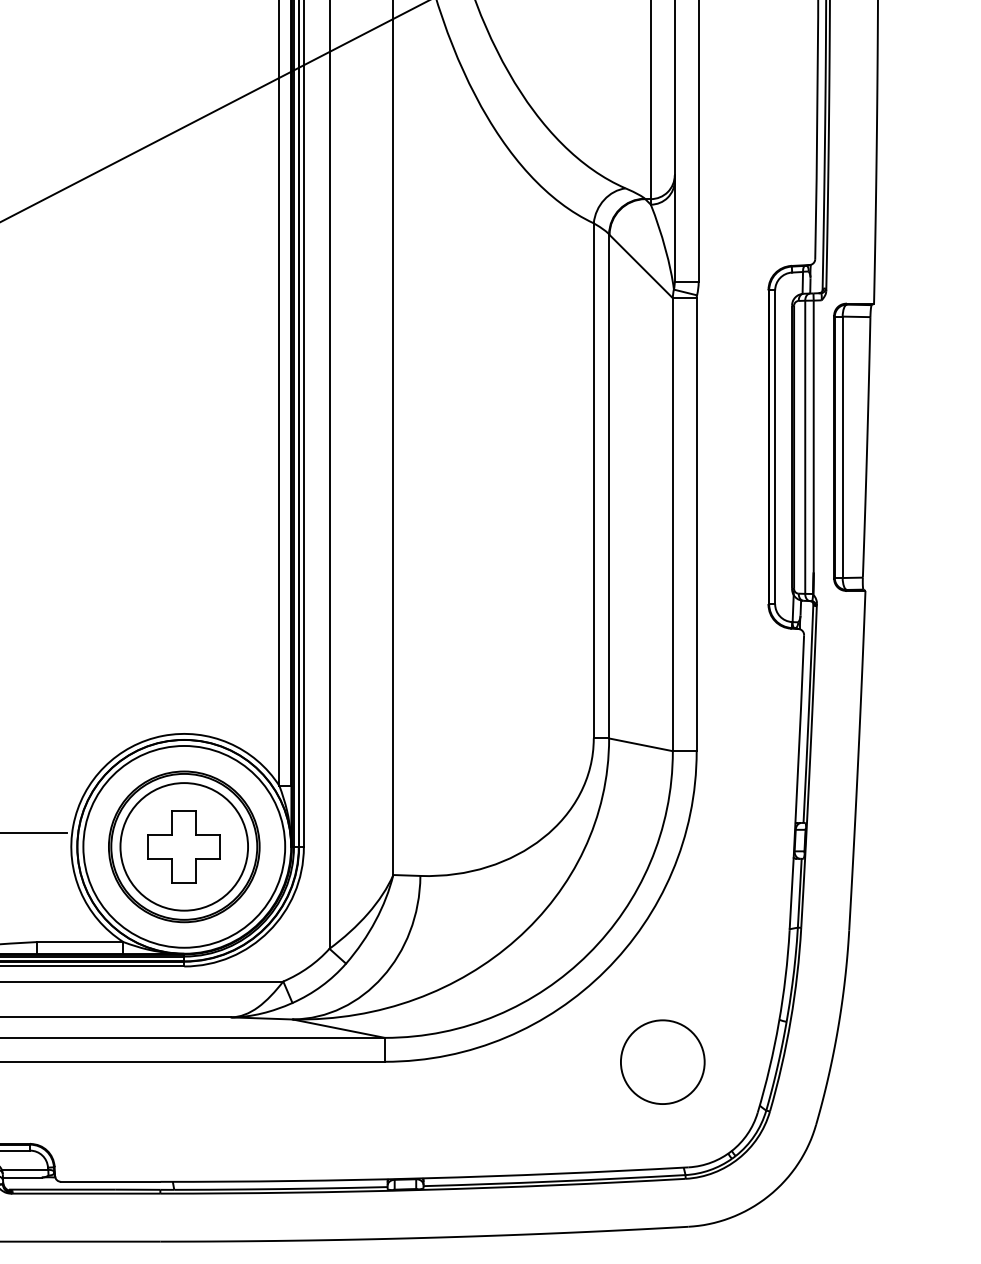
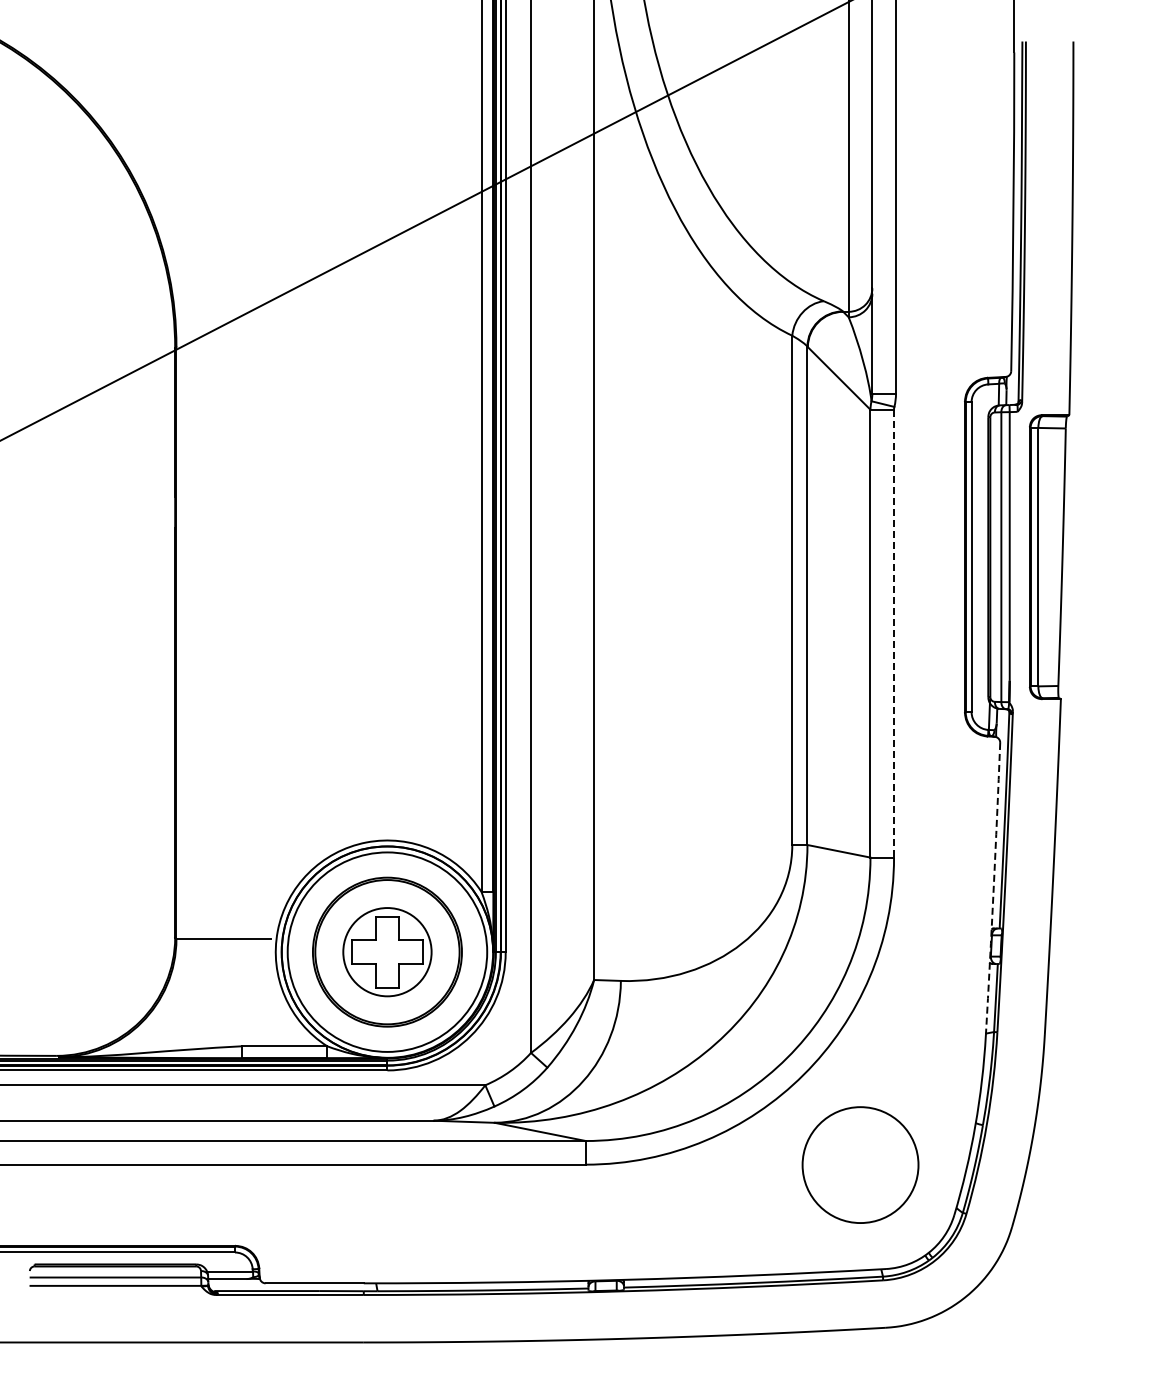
line: (697, 524) -> (894, 633), solid -> dashed
arc: (797, 783) -> (993, 889), solid -> dashed
circle: (184, 847) -> (387, 952), size x0.7
circle: (662, 1061) -> (860, 1164), size x1.4

